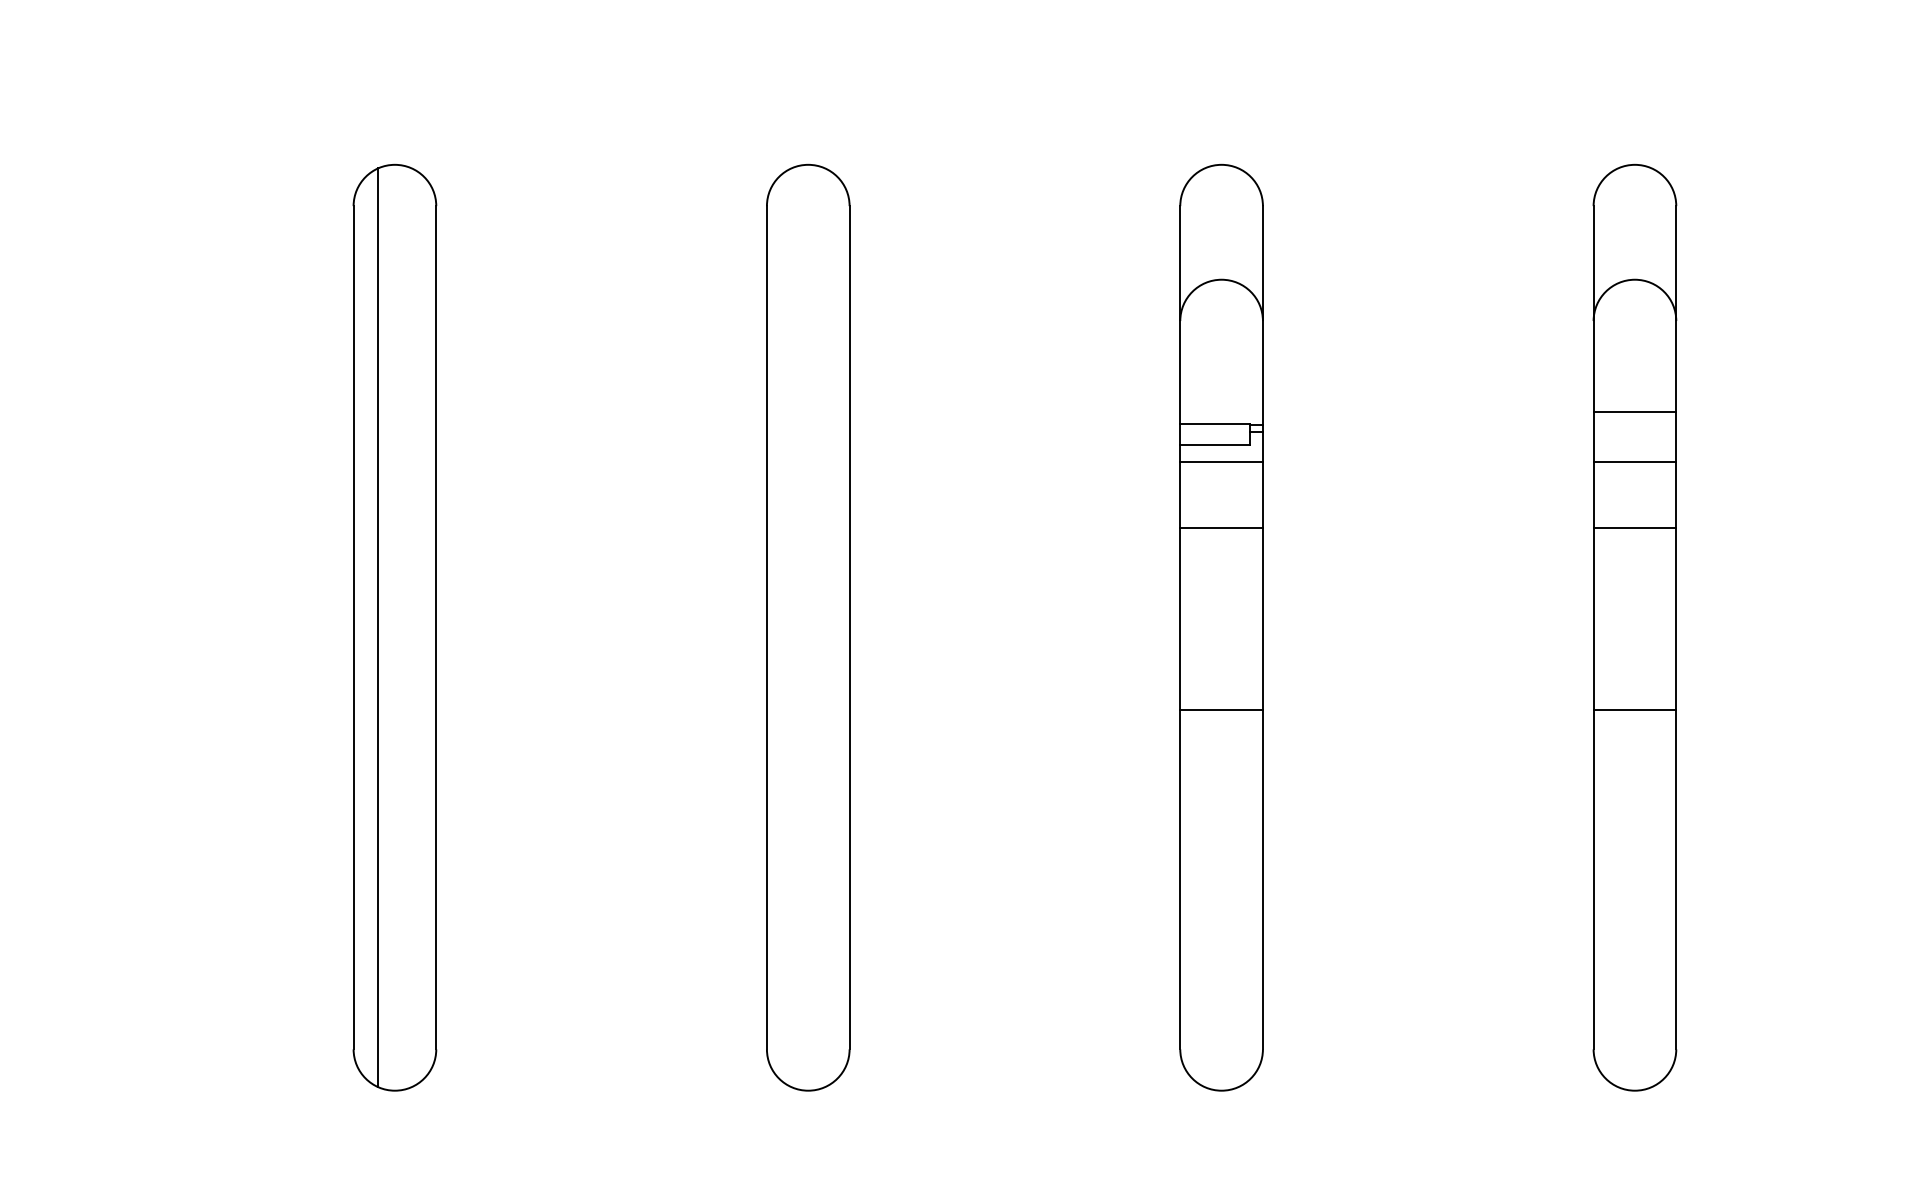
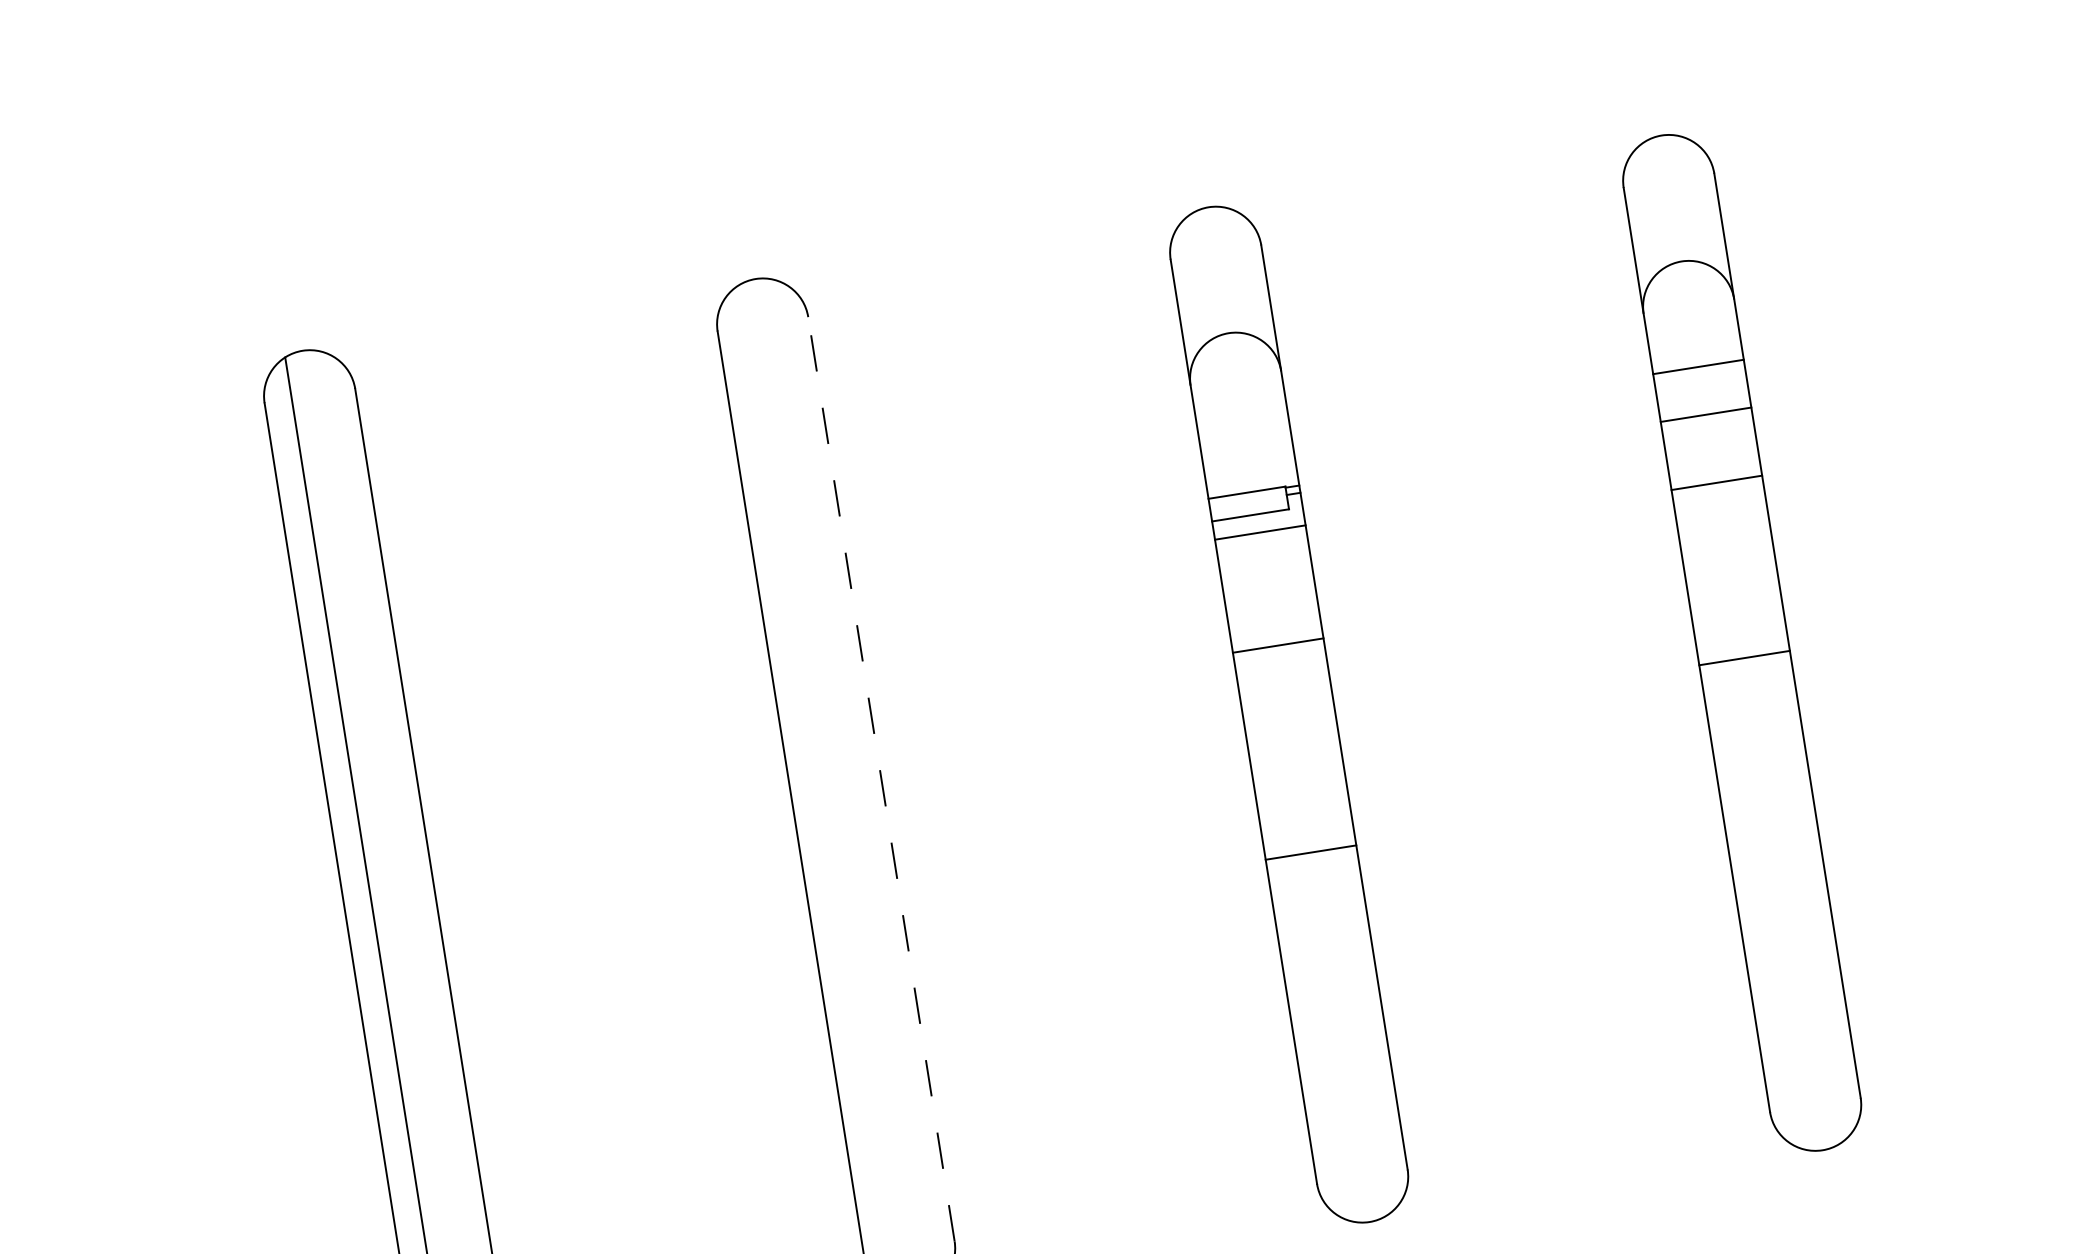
line: (1634, 412) -> (1698, 367), moved
line: (1634, 461) -> (1705, 414), moved
line: (1221, 527) -> (1278, 645), moved
line: (1634, 527) -> (1716, 482), moved
line: (849, 627) -> (881, 778), solid -> dashed
line: (1221, 709) -> (1310, 852), moved
line: (1634, 709) -> (1744, 658), moved

